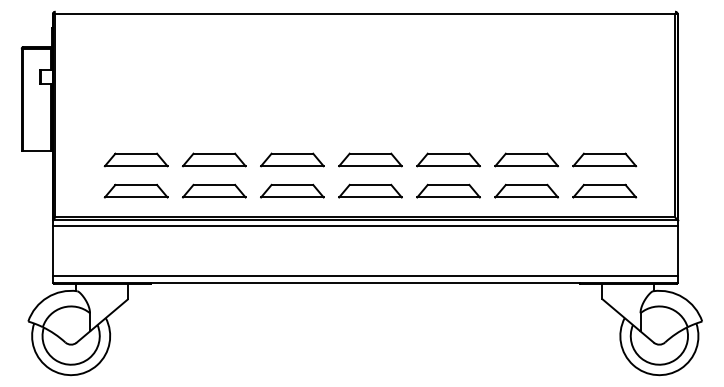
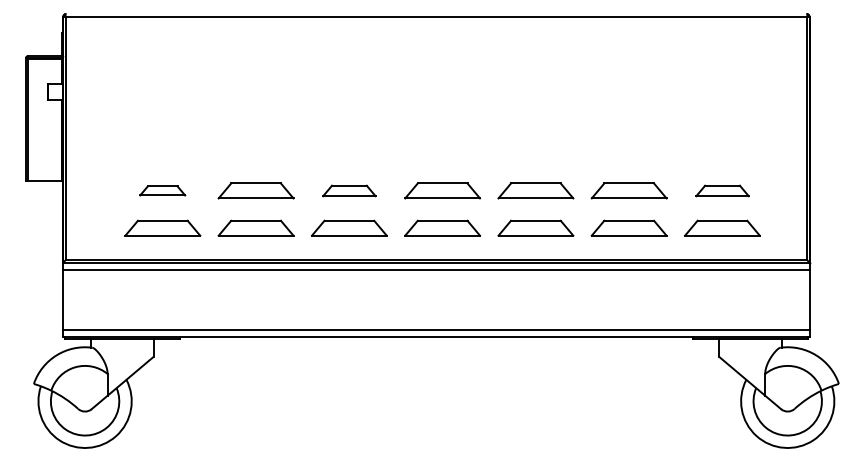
part: (135, 159) -> (161, 190), size x0.6
part: (292, 159) -> (349, 190), size x0.7
part: (604, 159) -> (722, 190), size x0.7

